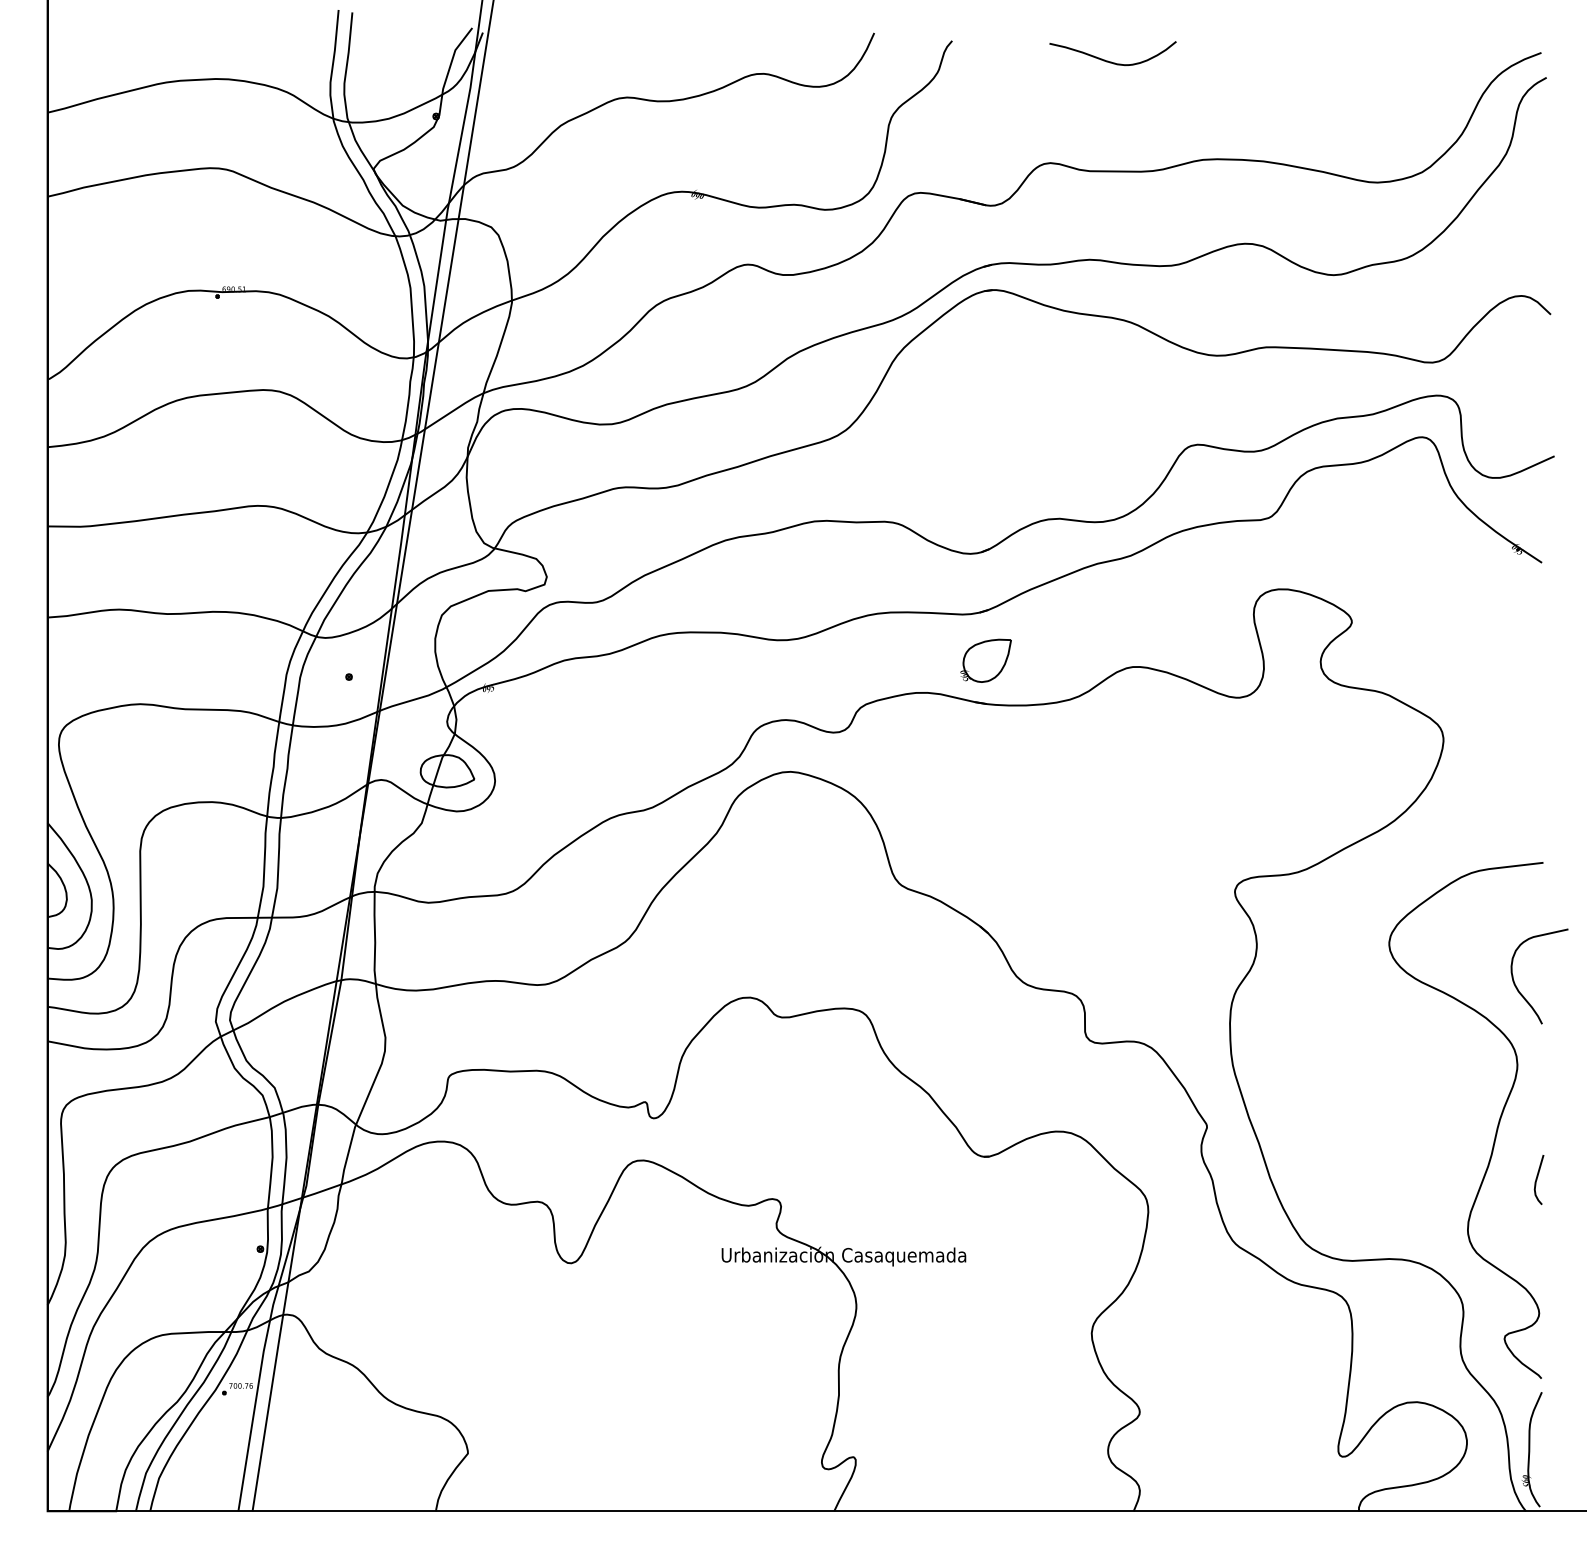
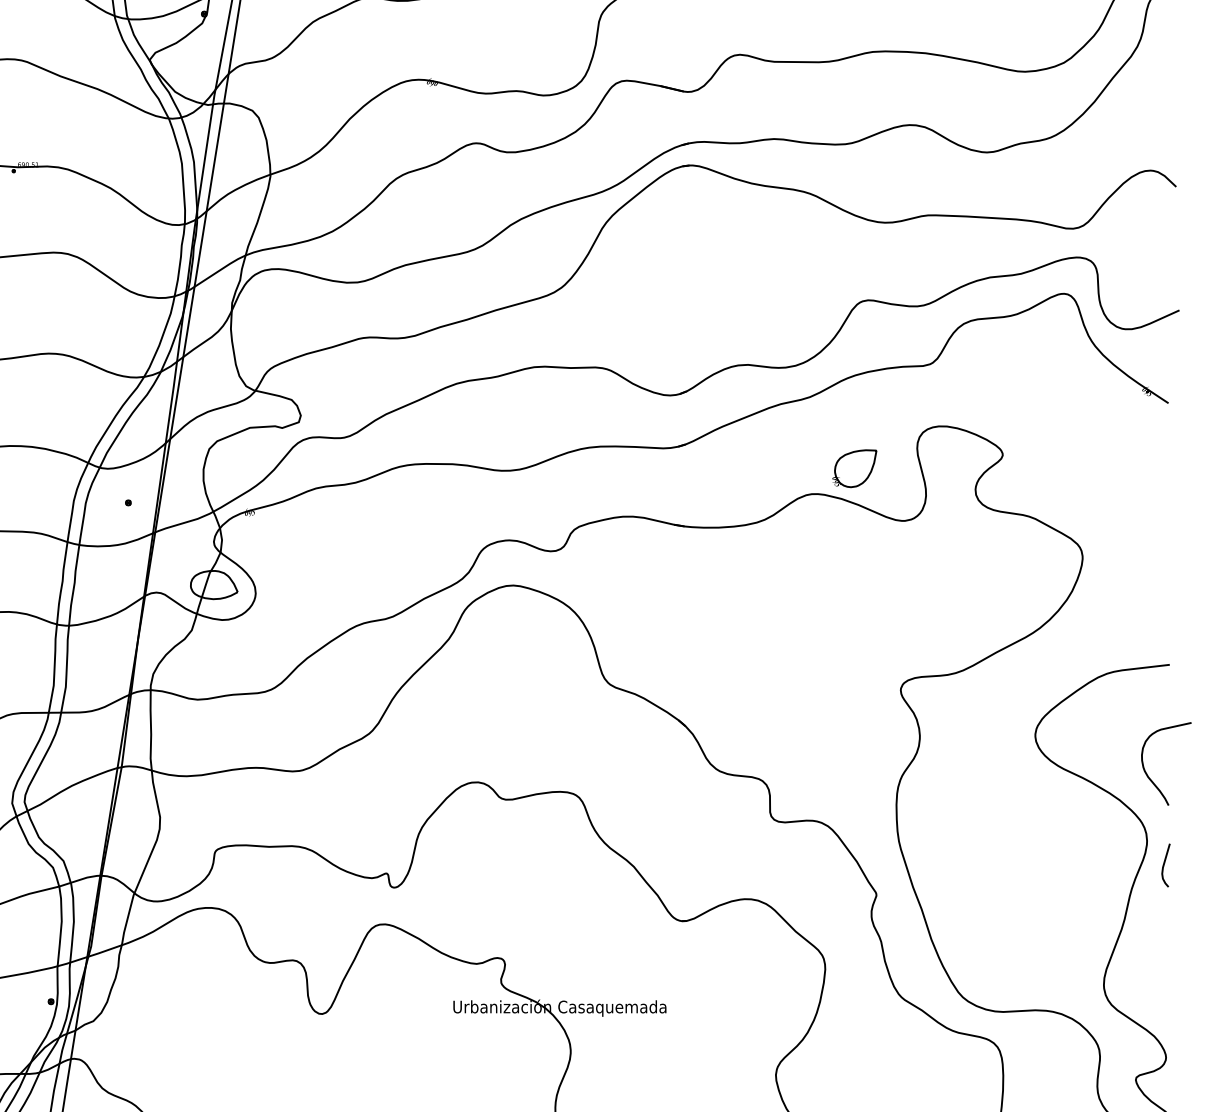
part: (985, 660) -> (854, 468), moved
curve: (1537, 1179) -> (1164, 865), moved

